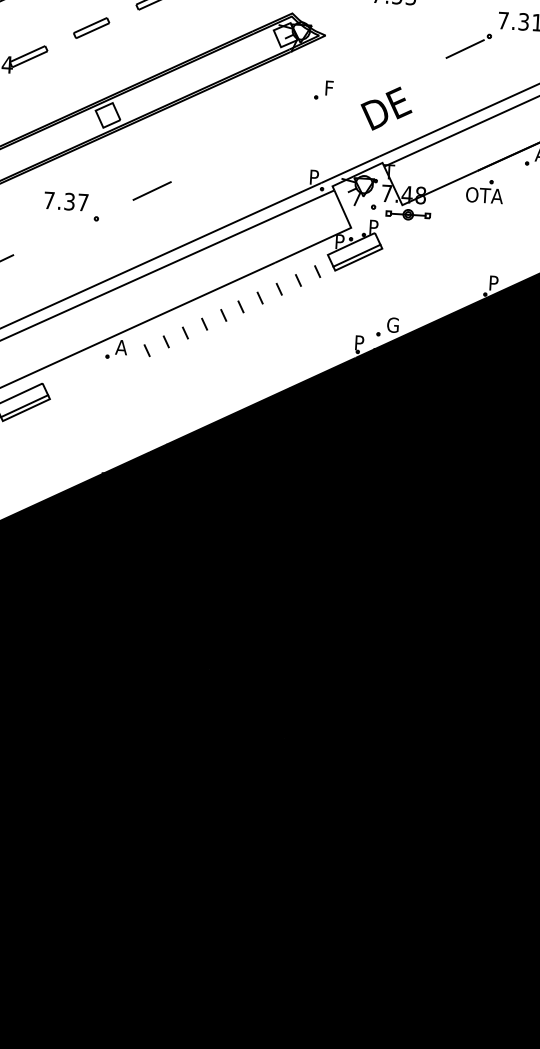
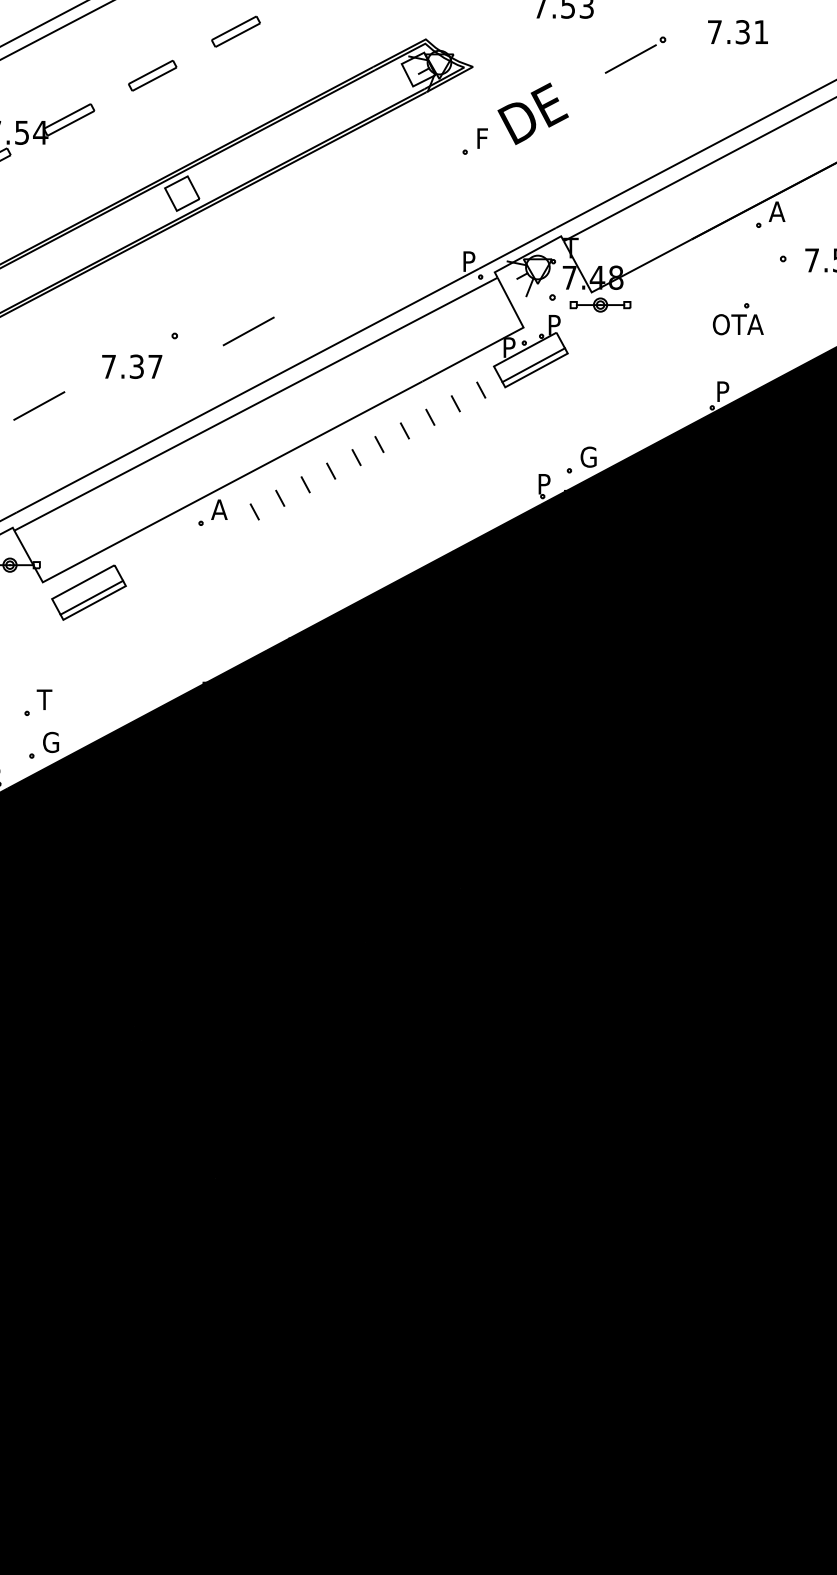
part: (468, 45) -> (635, 54), moved
text: (386, 108) -> (532, 113), moved
line: (152, 191) -> (248, 331), moved
part: (484, 191) -> (737, 319), moved
text: (66, 201) -> (132, 366), moved

